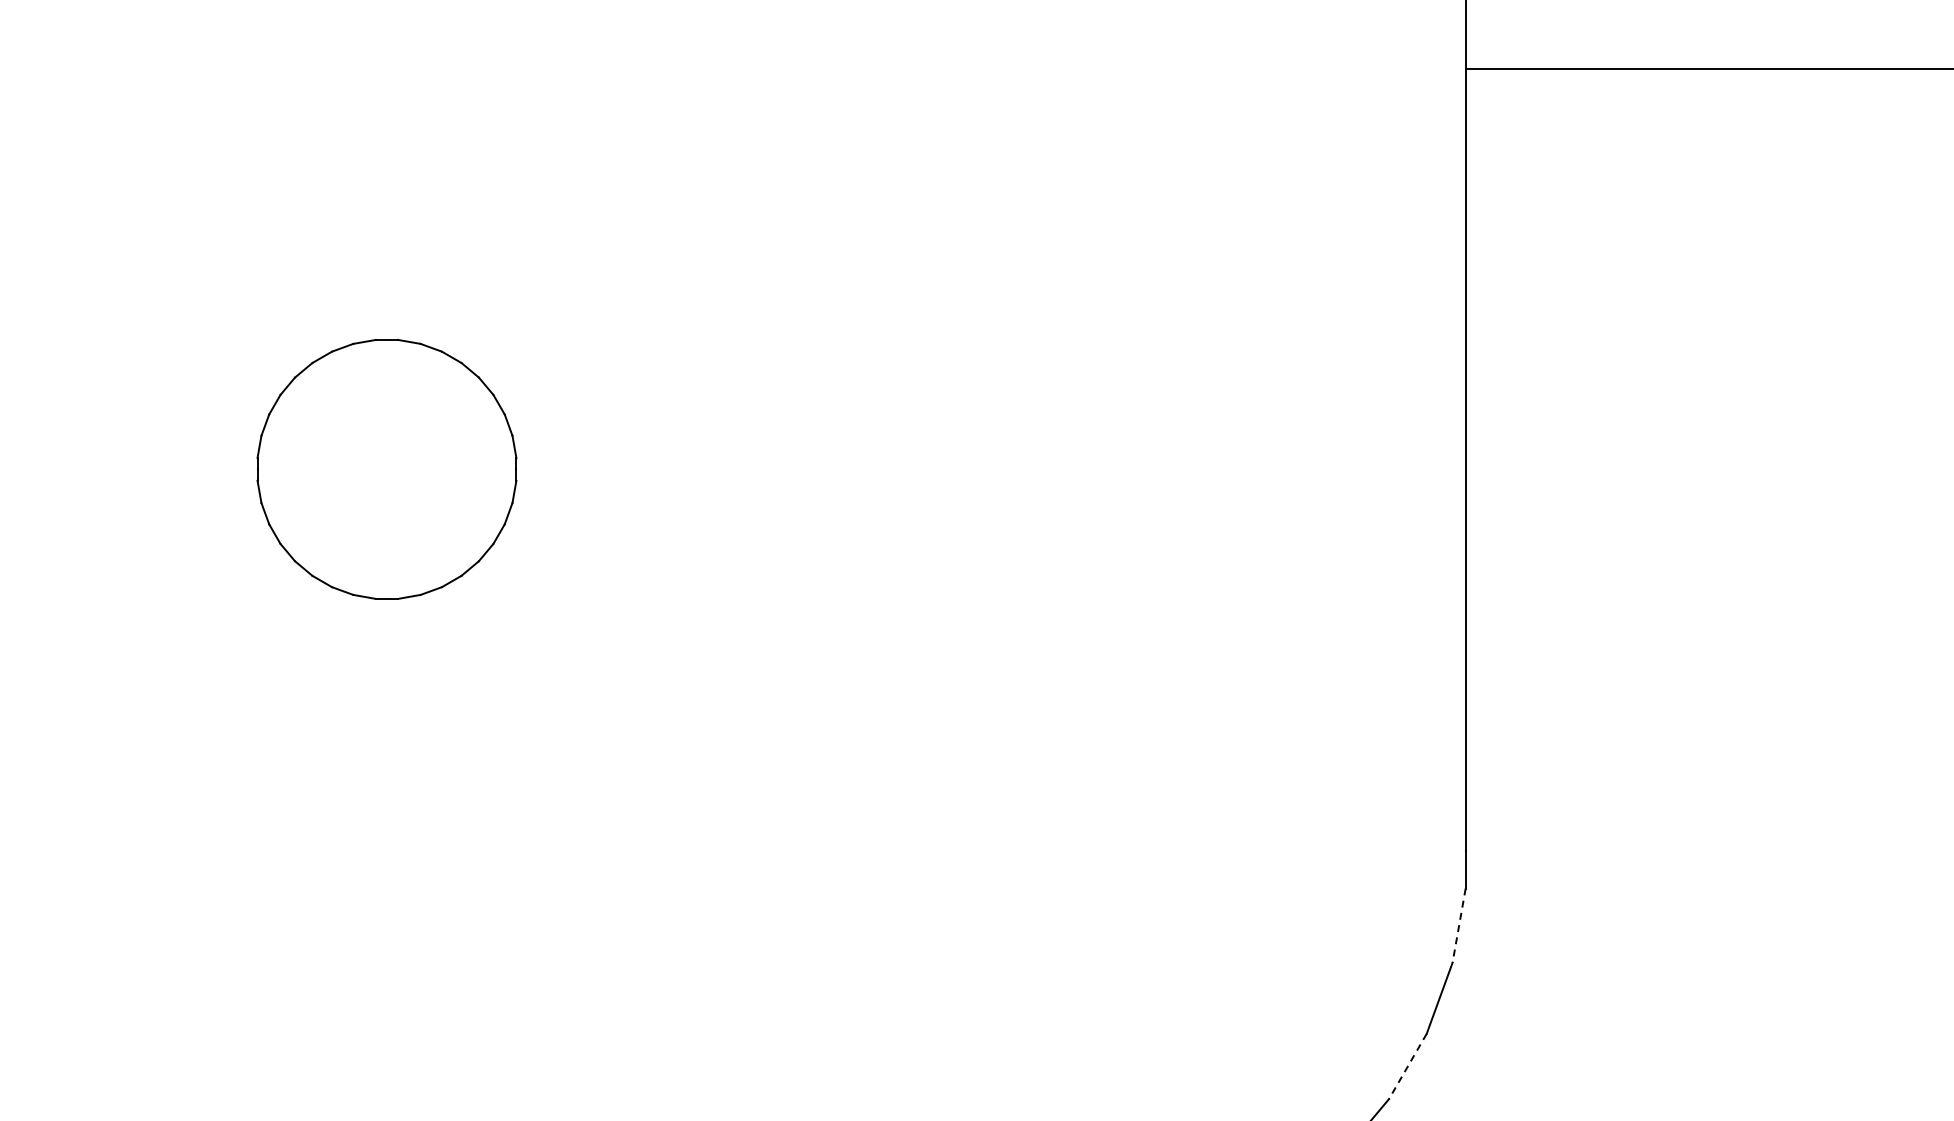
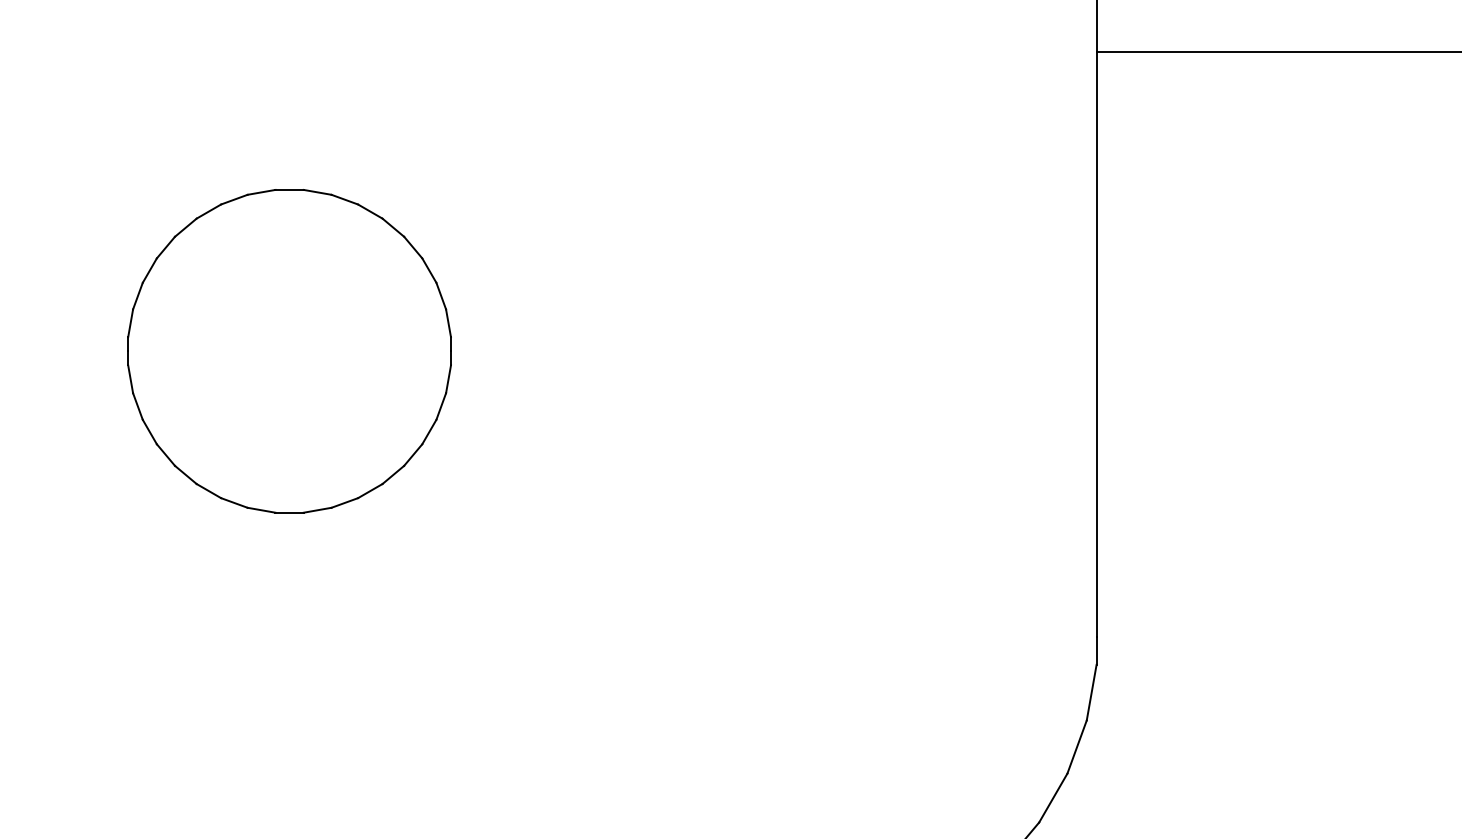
part: (386, 469) -> (289, 351), size x1.67
line: (1459, 925) -> (1091, 692), dashed -> solid
line: (1407, 1066) -> (1053, 798), dashed -> solid

